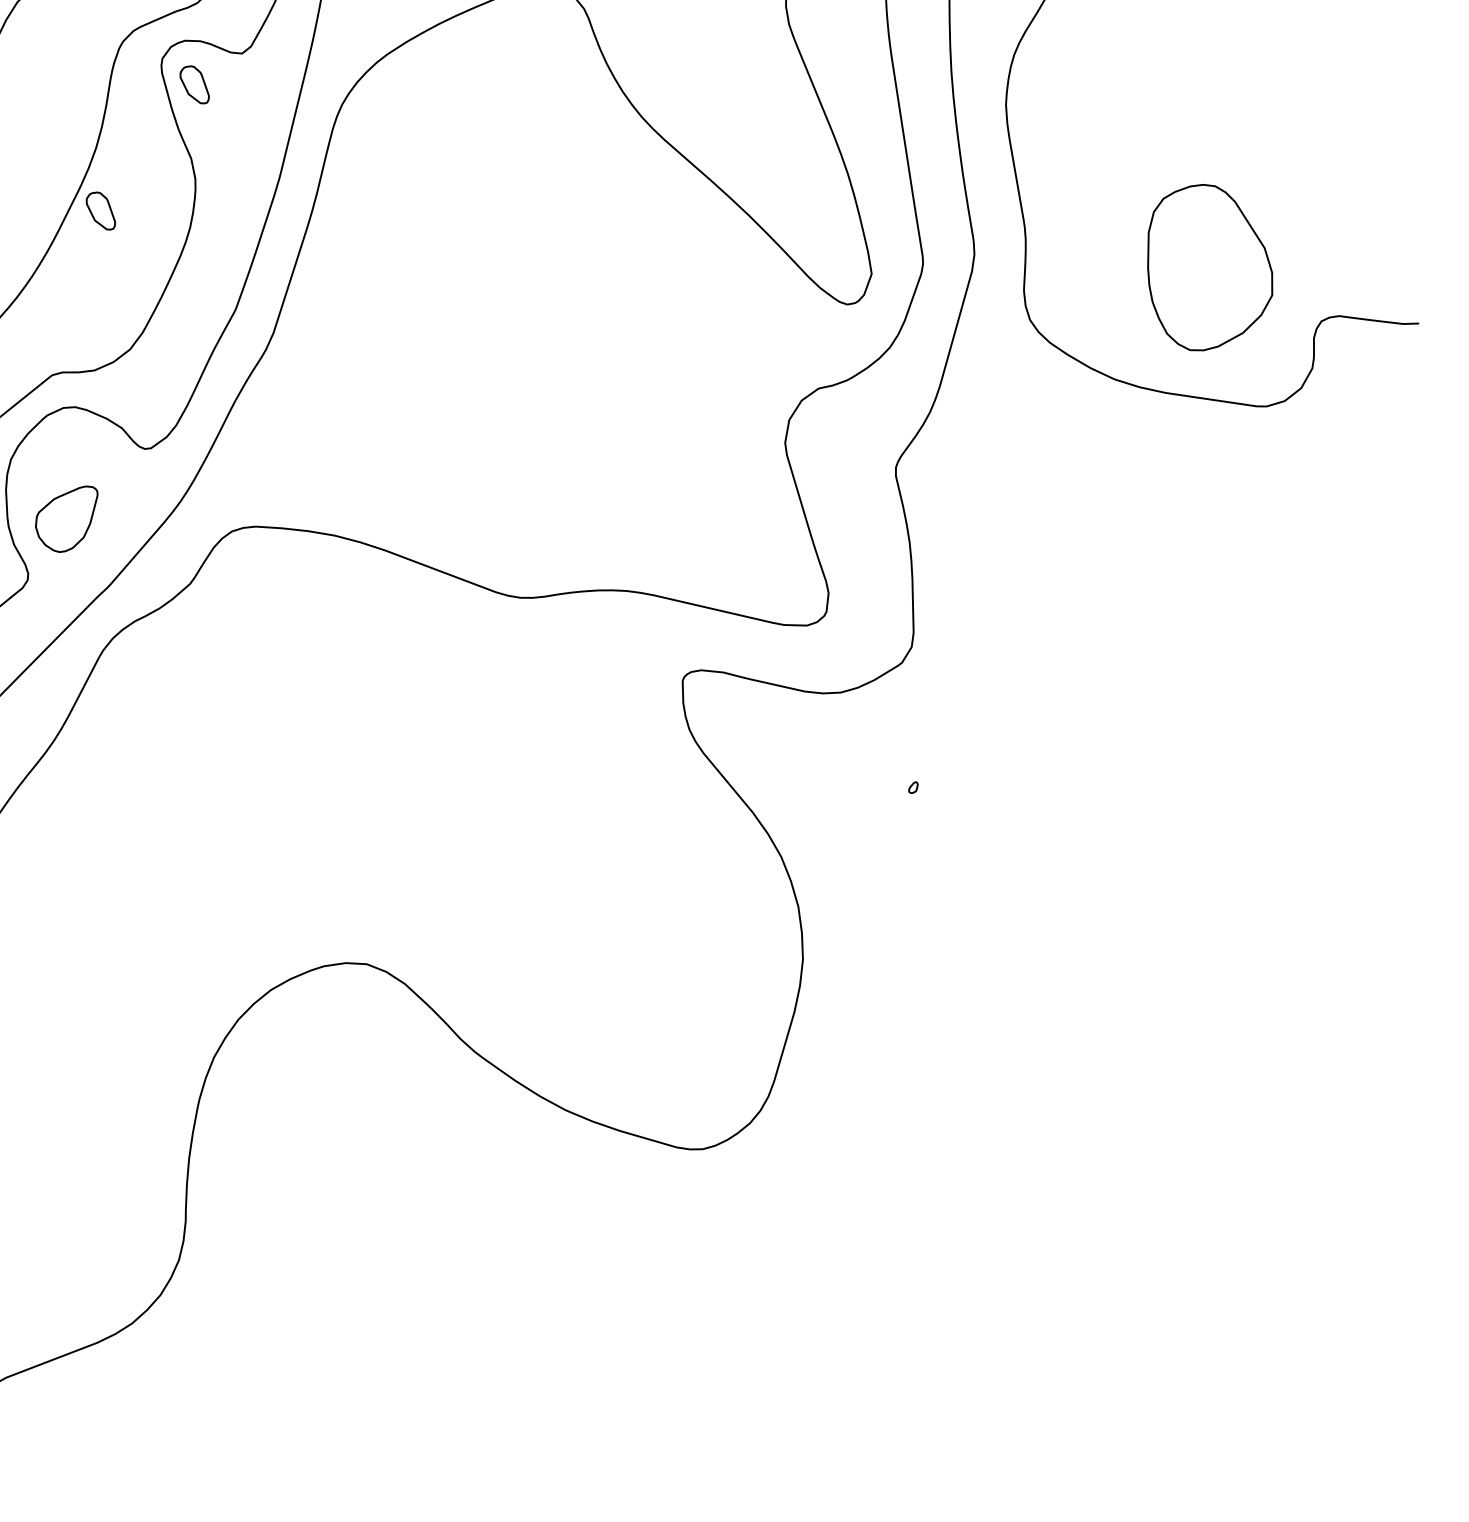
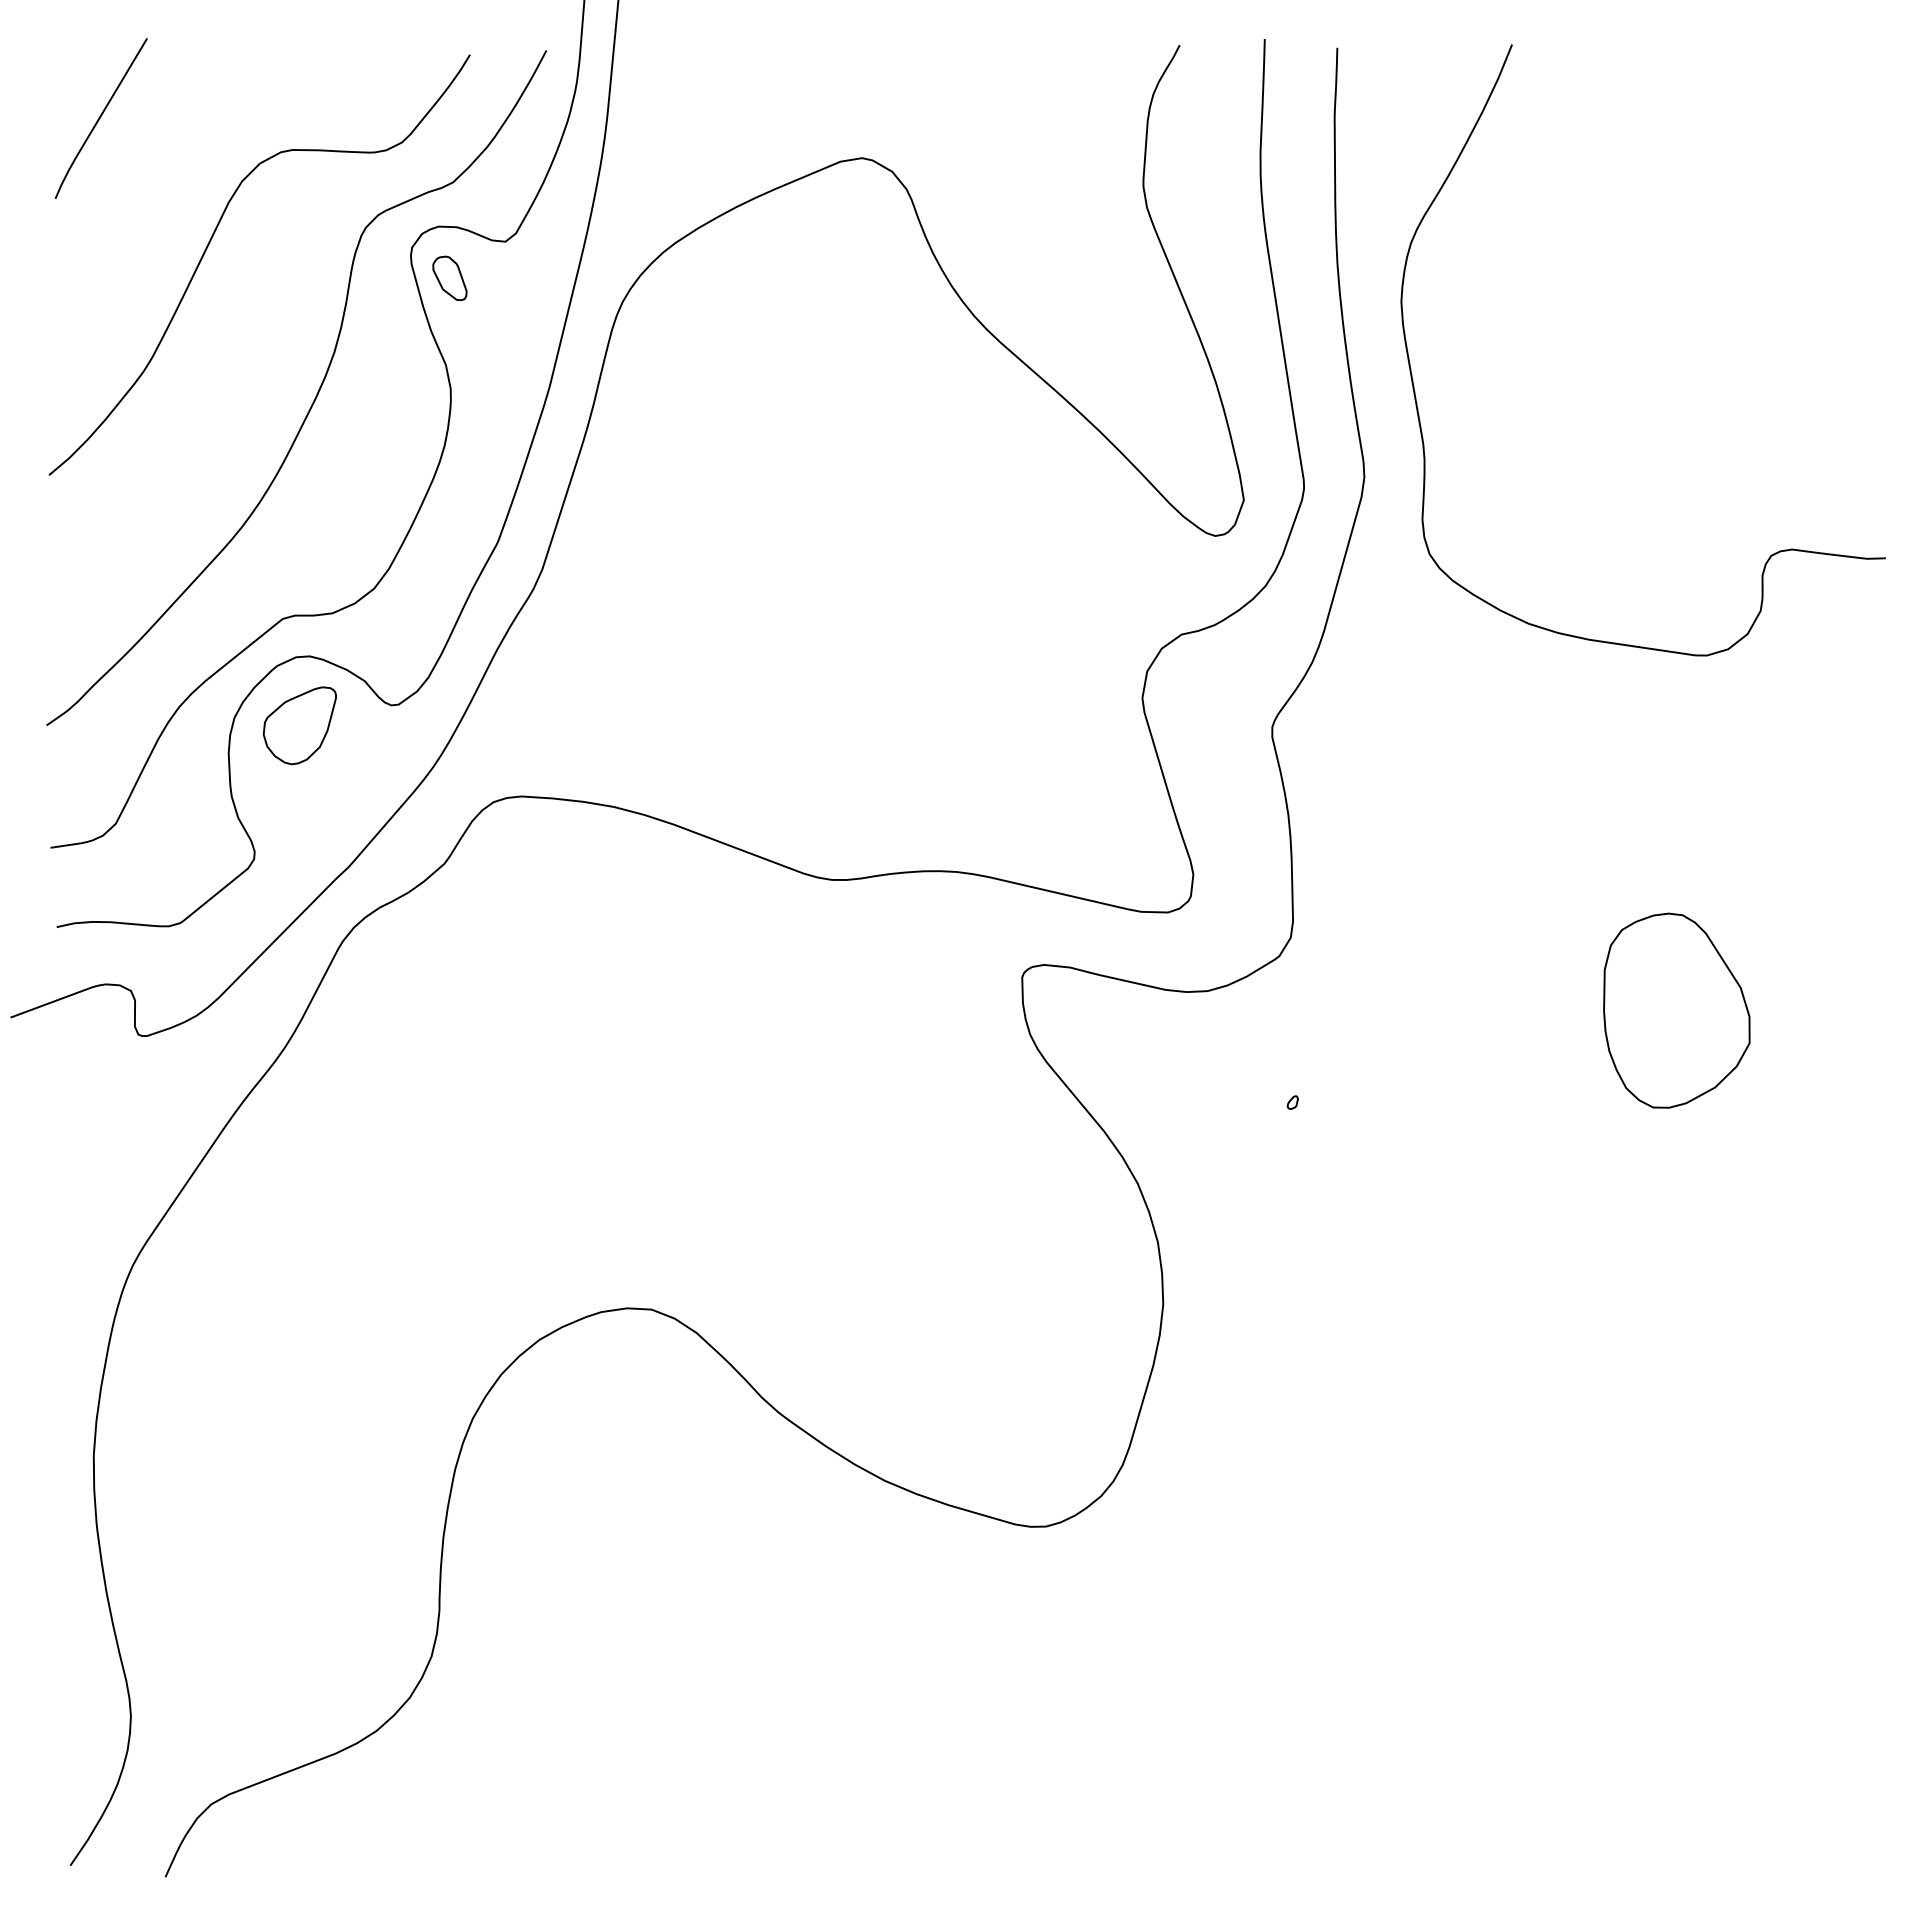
part: (100, 211) -> (339, 426), removed
part: (1209, 267) -> (1676, 1010), moved
part: (66, 518) -> (299, 725), moved

